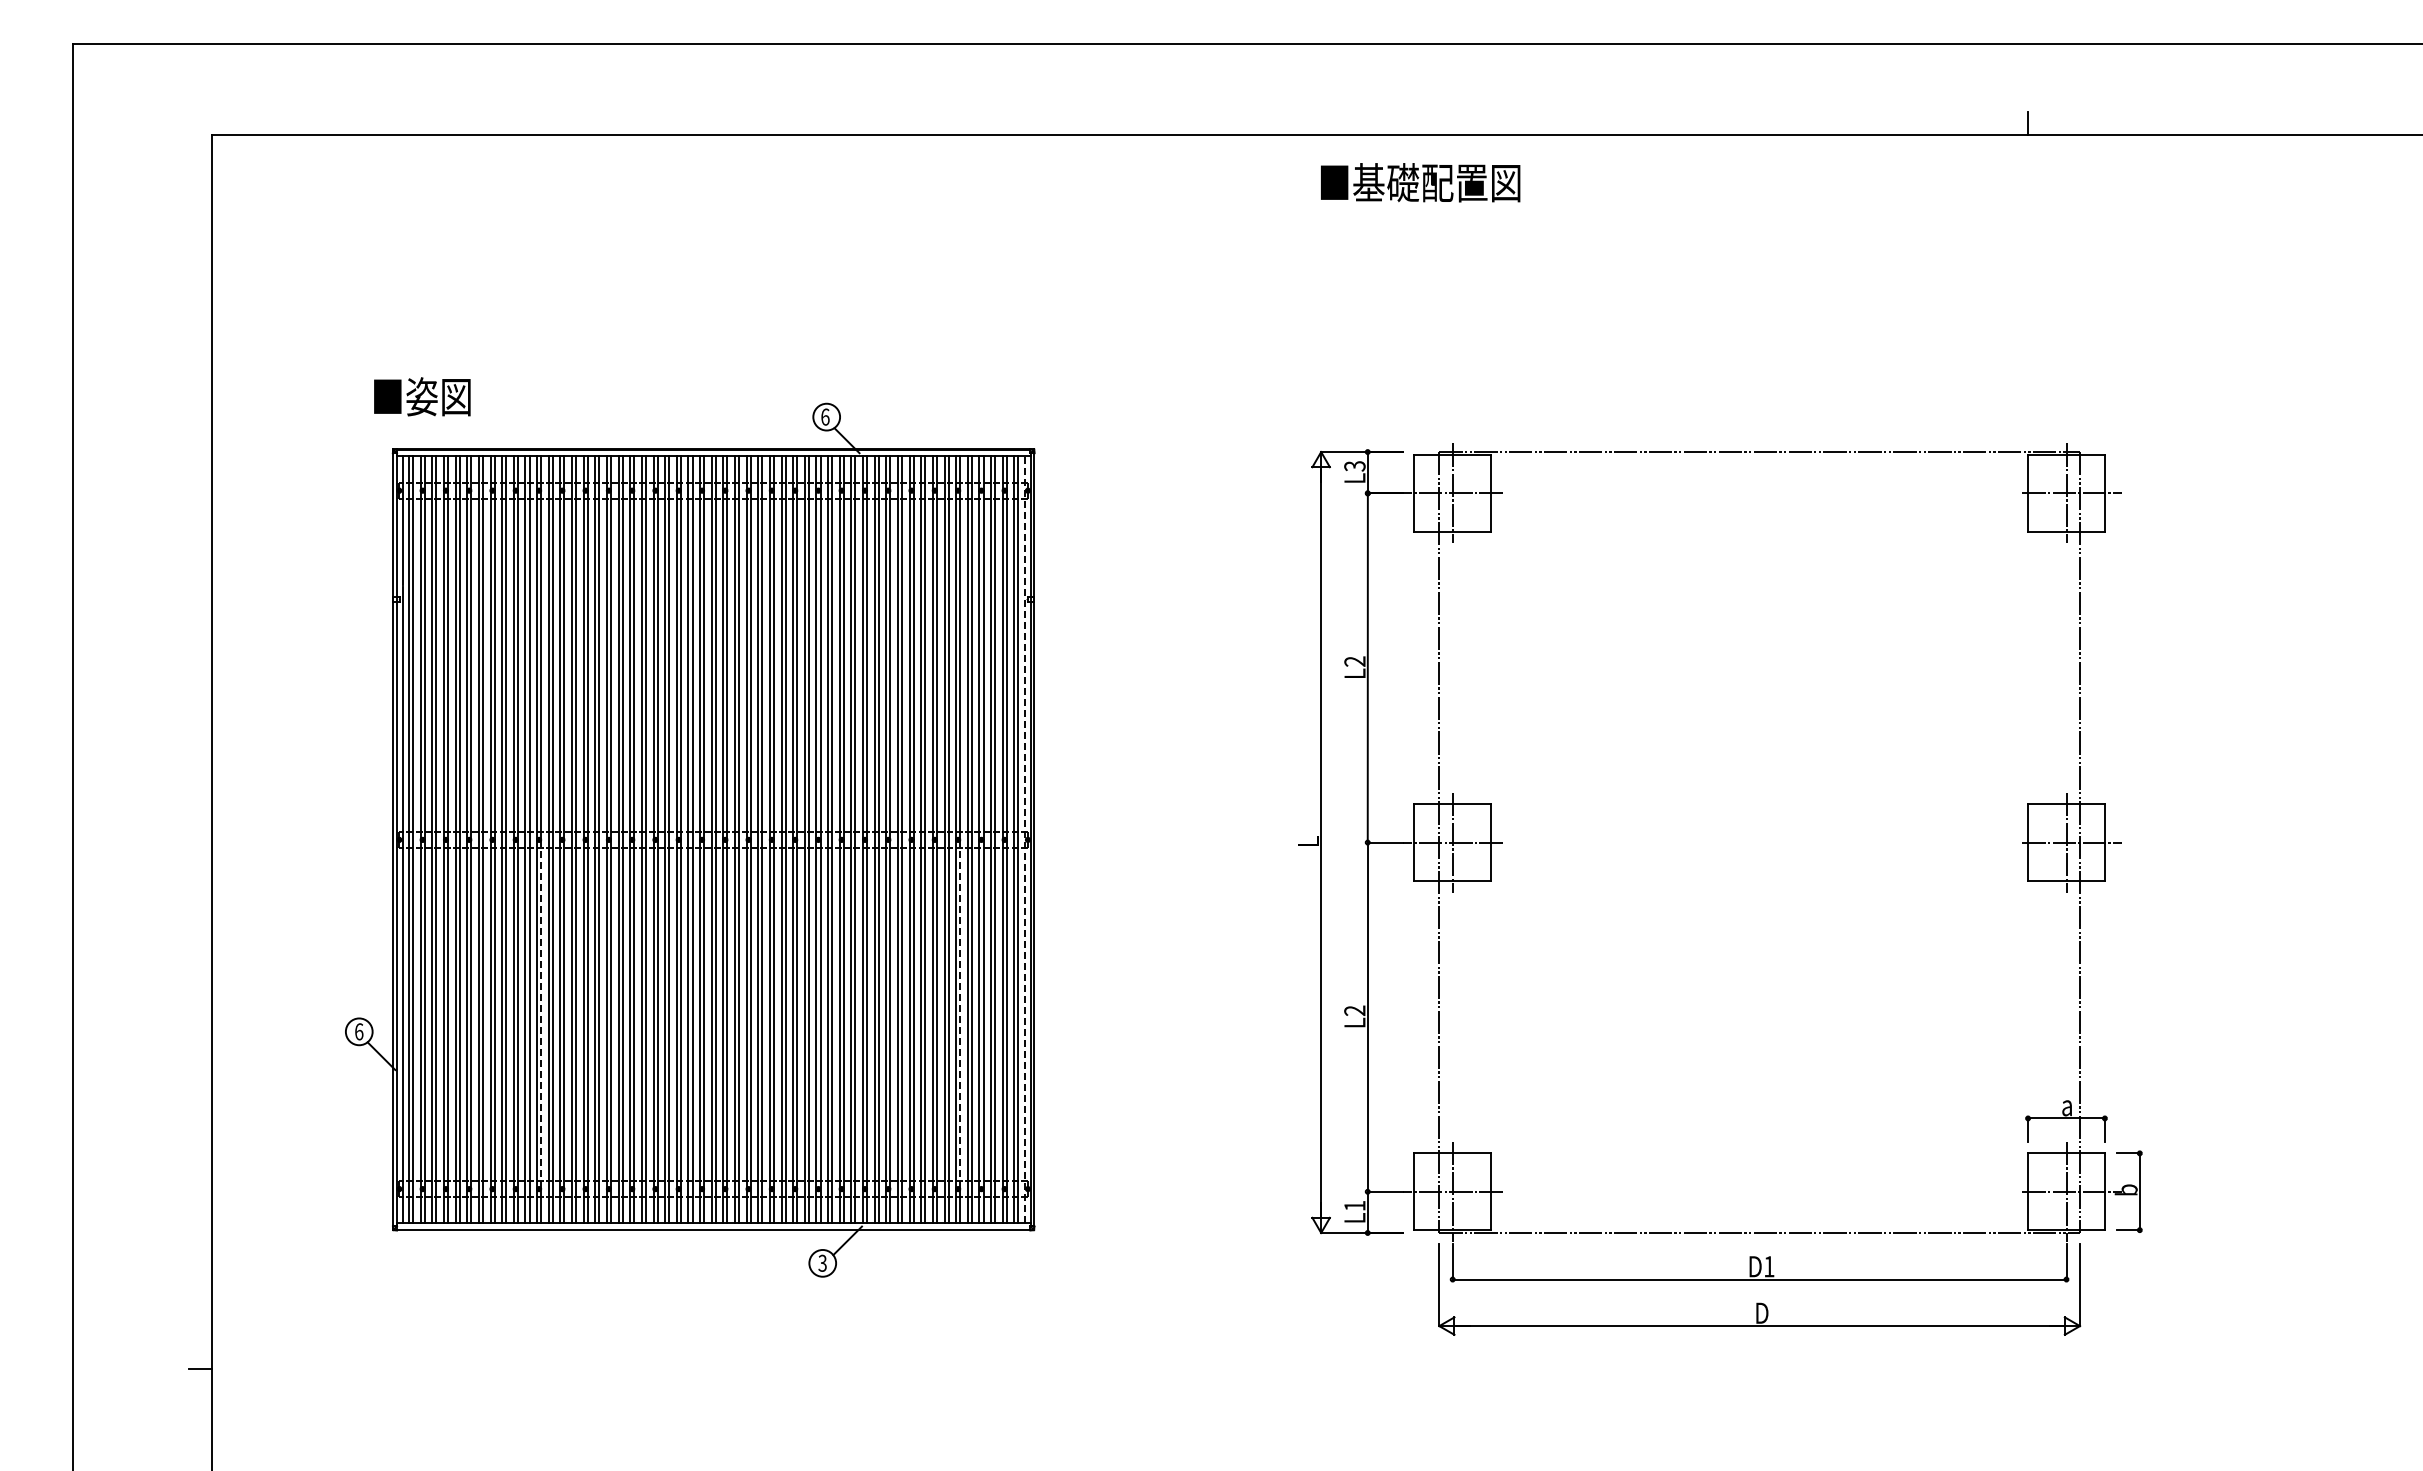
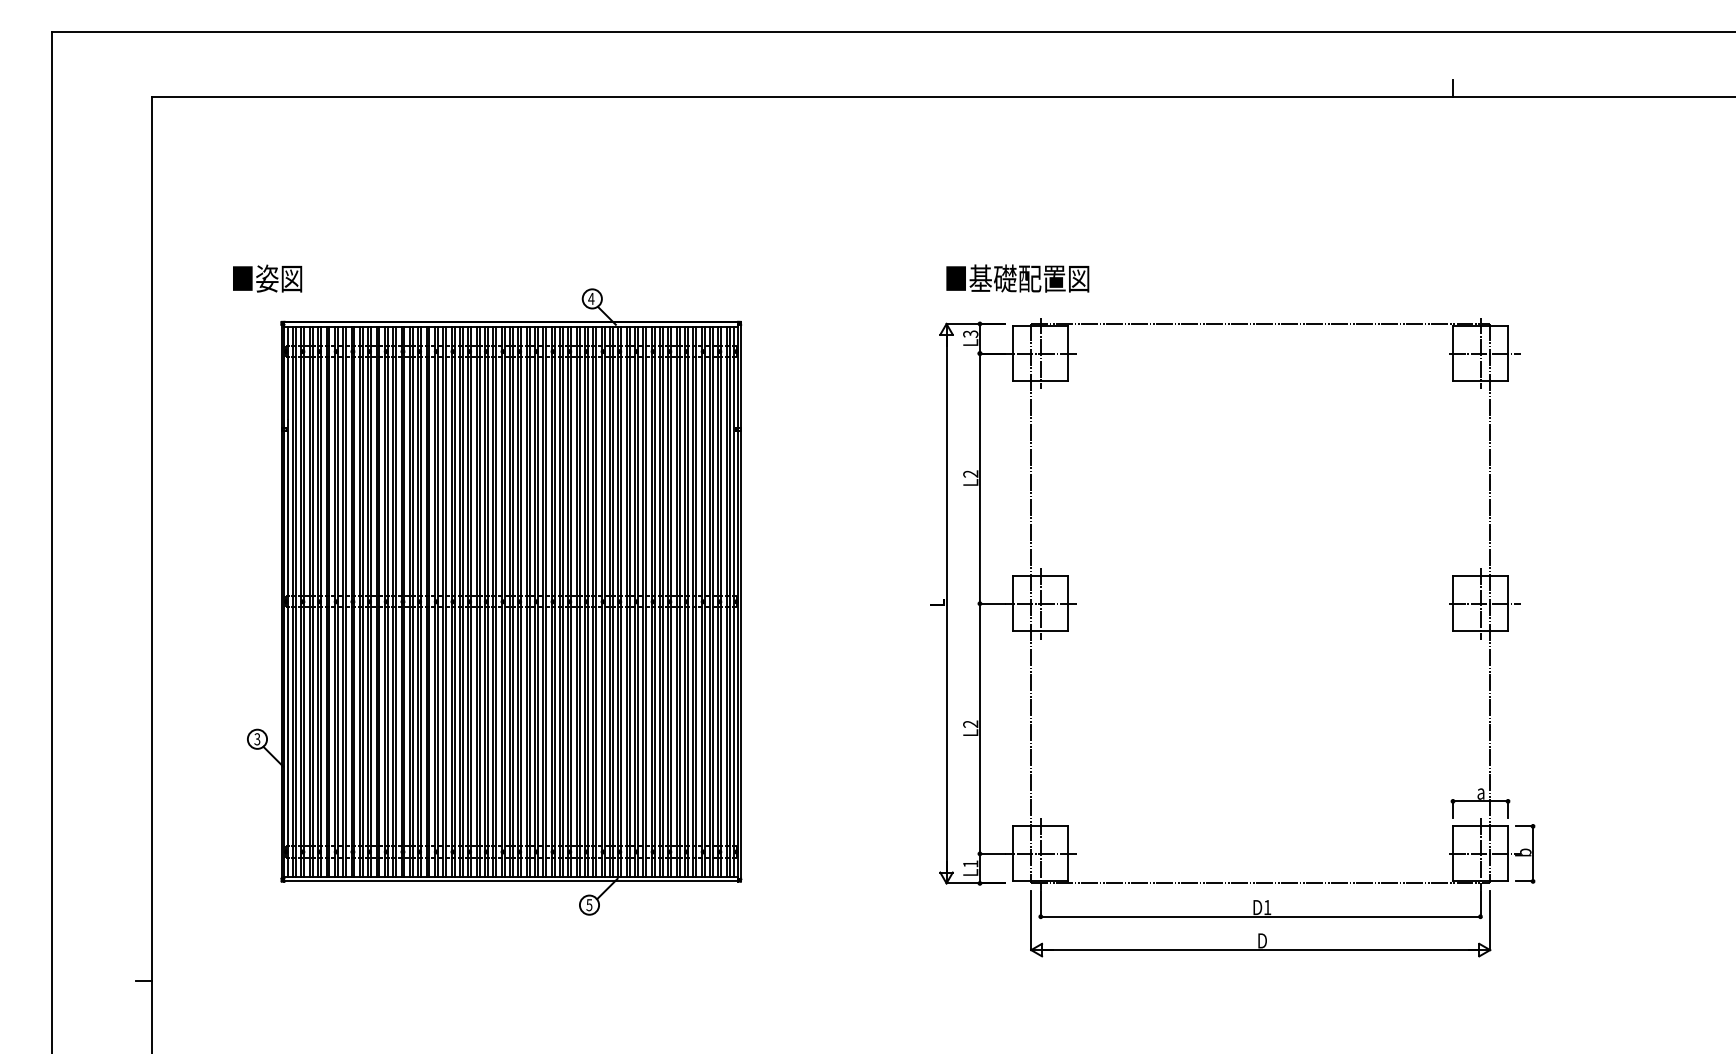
text: (1420, 182) -> (1017, 278), moved
text: (422, 396) -> (267, 278), moved
text: (824, 416) -> (590, 298), 6 -> 4
line: (1024, 839) -> (734, 601), dashed -> solid
line: (541, 1014) -> (388, 726), dashed -> solid
line: (960, 1014) -> (688, 726), dashed -> solid
text: (359, 1031) -> (257, 739), 6 -> 3
text: (822, 1262) -> (589, 904), 3 -> 5

